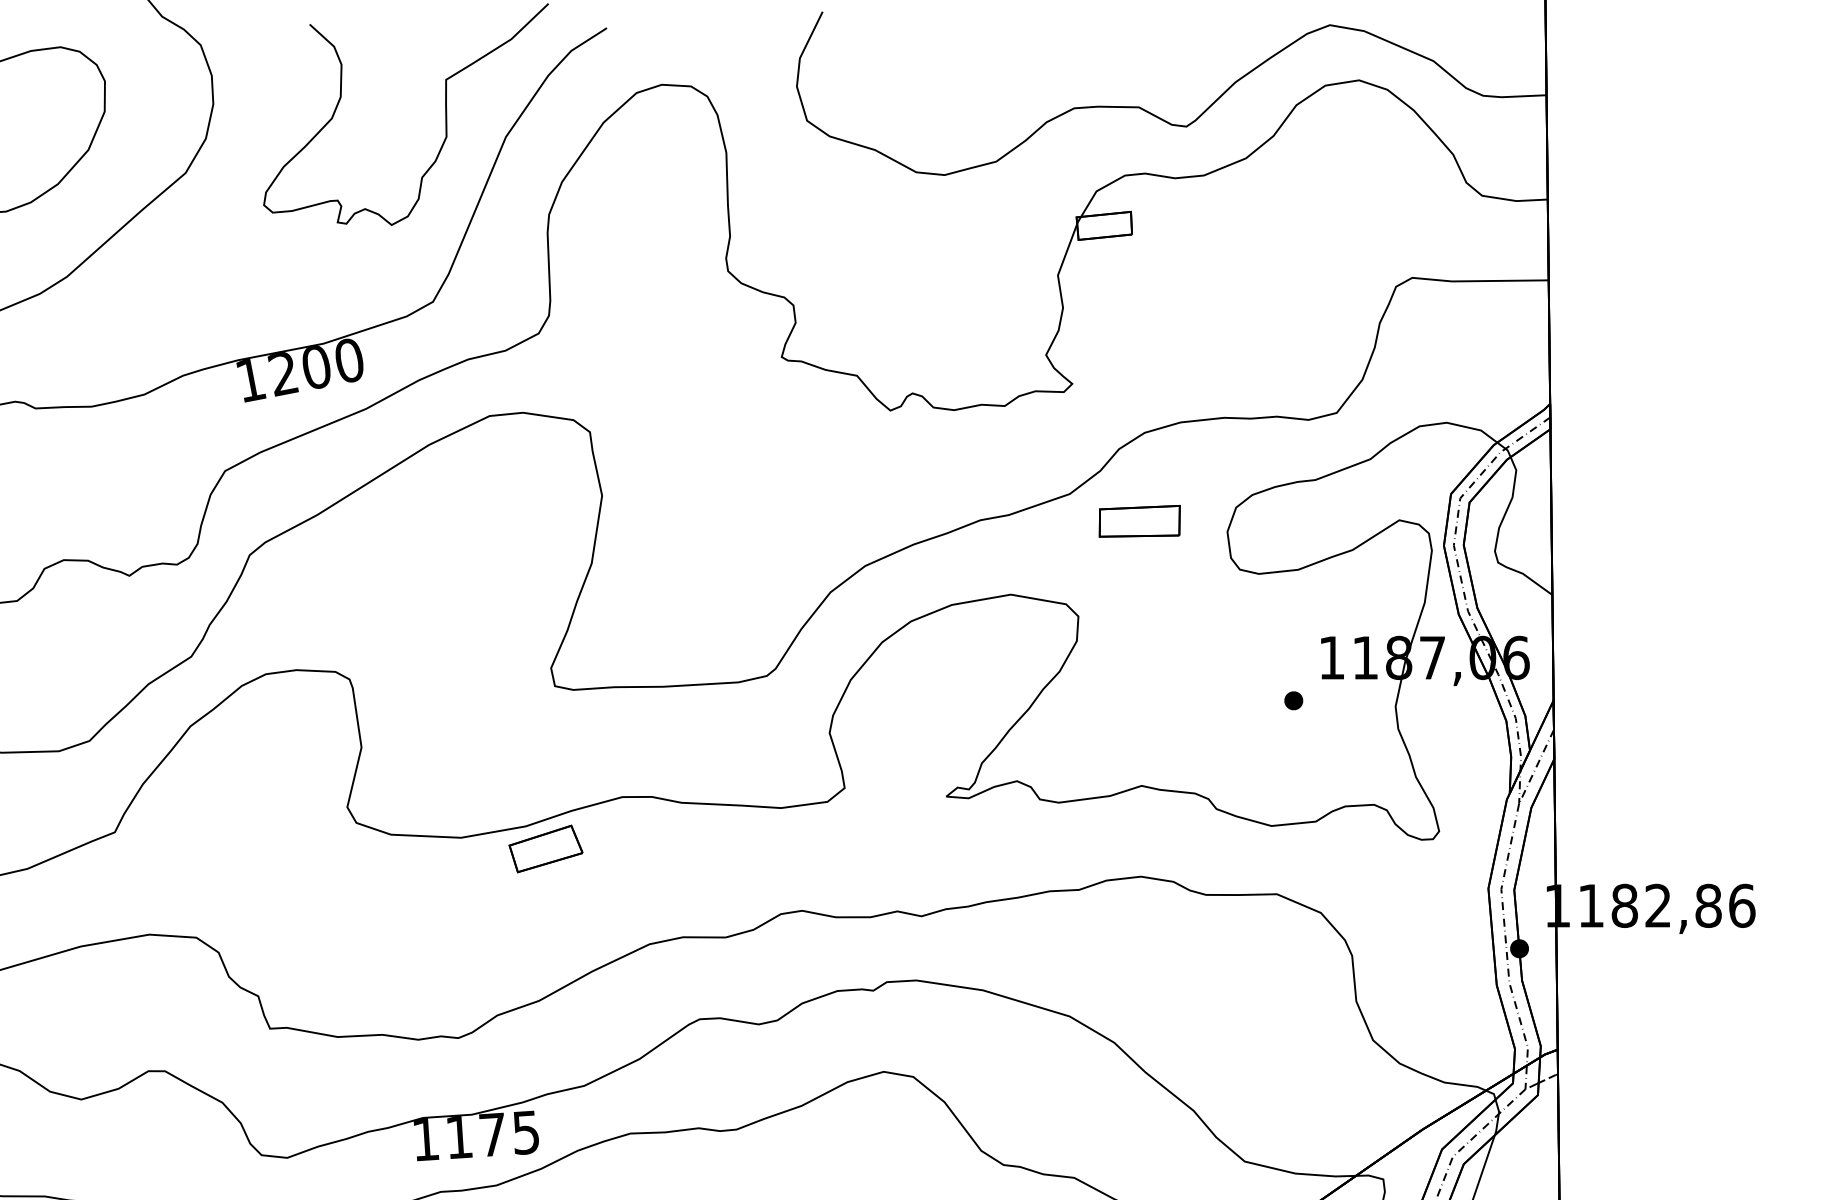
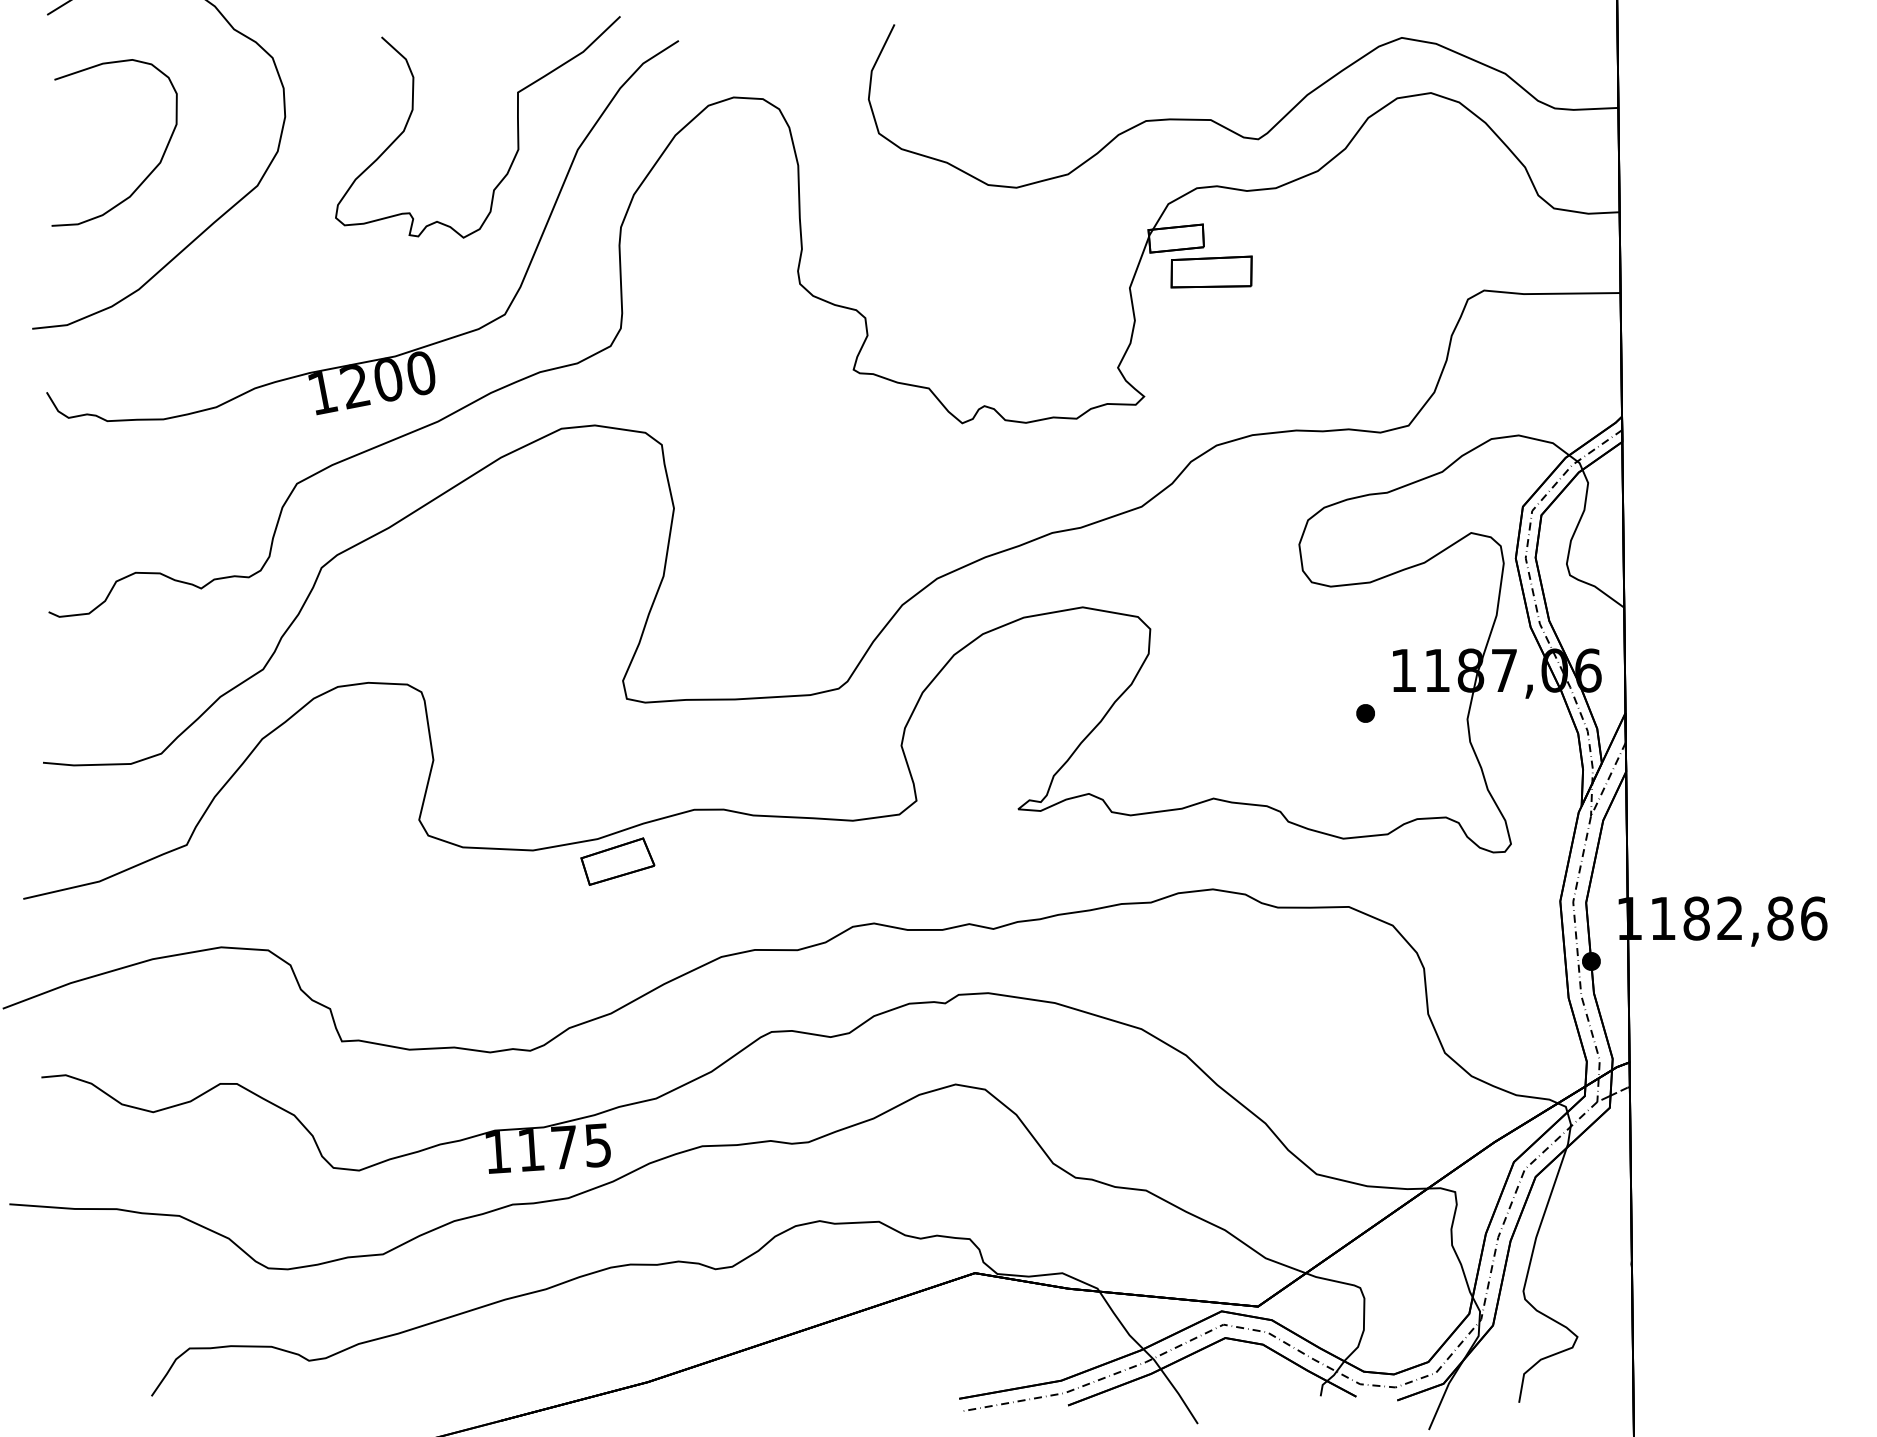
part: (1139, 520) -> (1211, 271), moved

